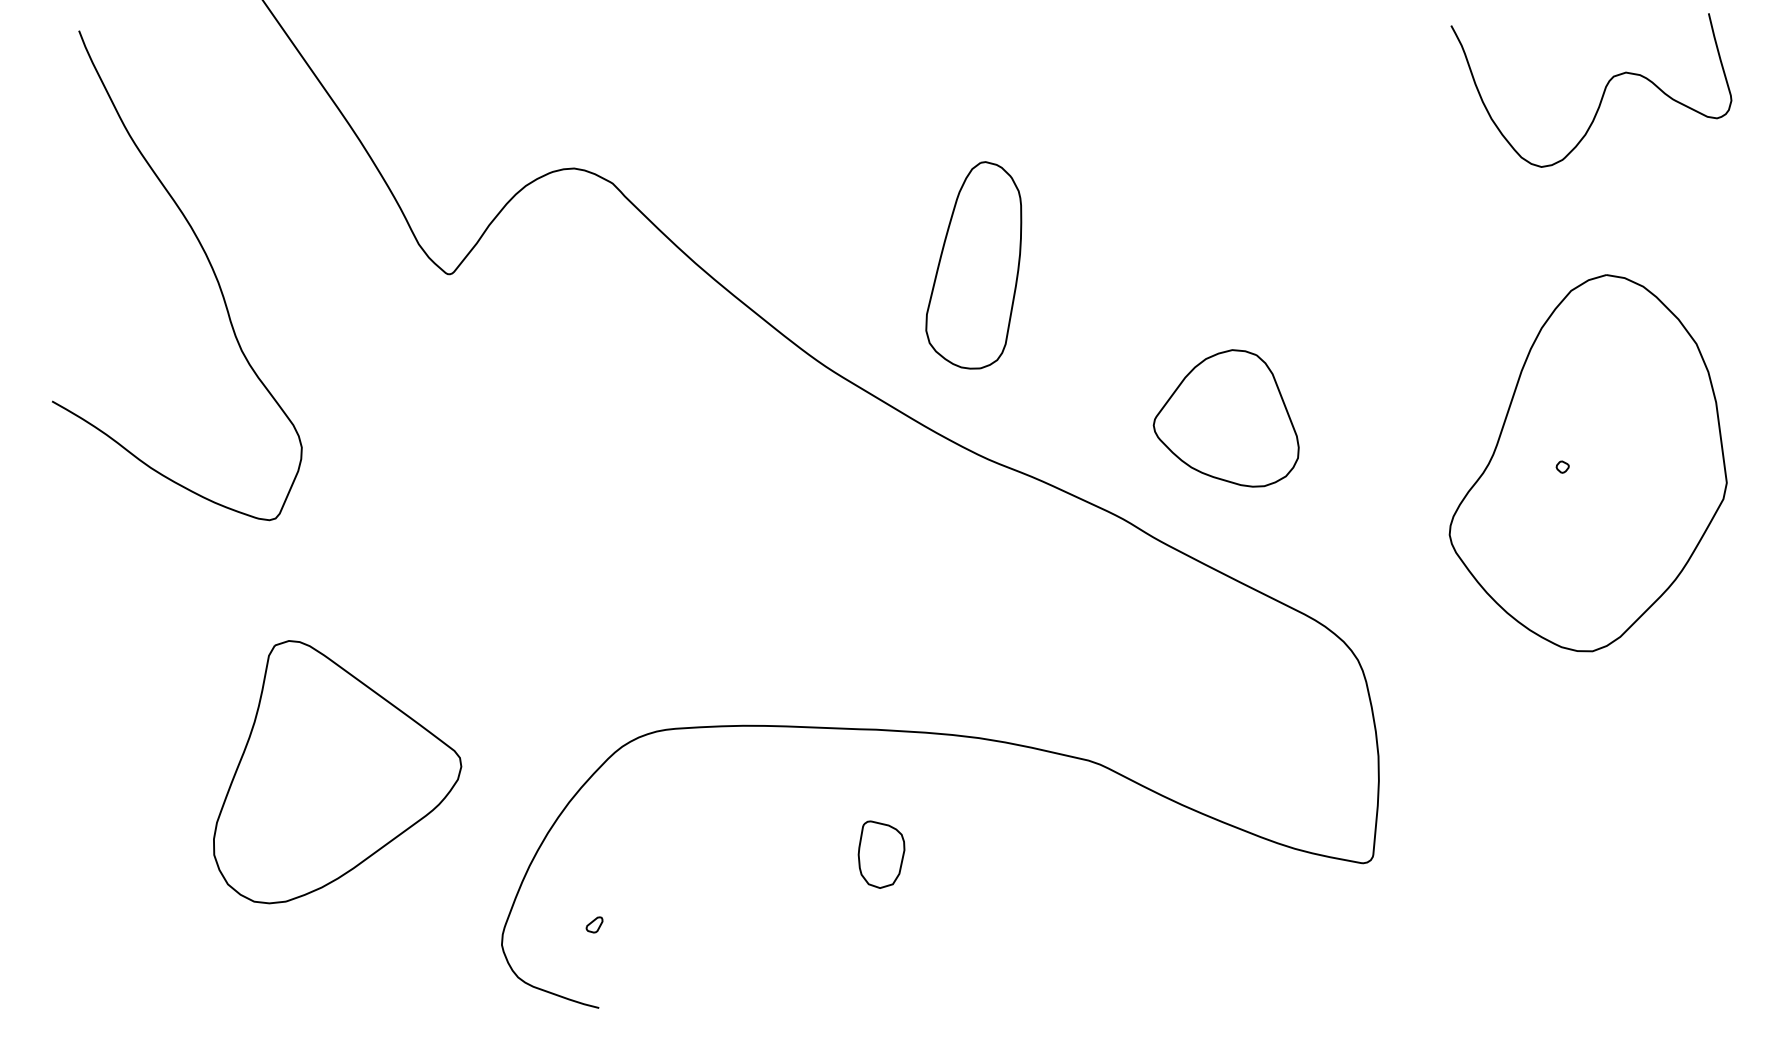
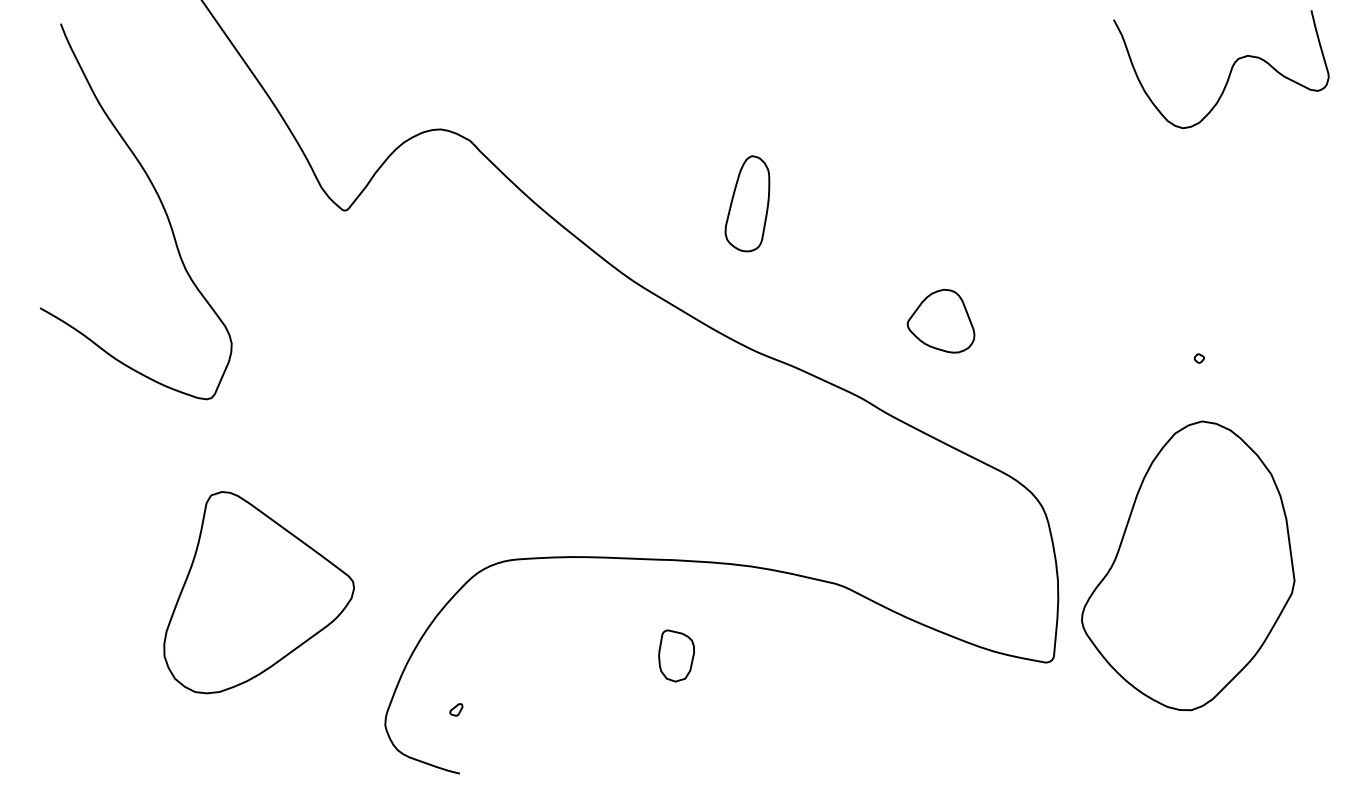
part: (973, 265) -> (747, 203), size x0.6
part: (1225, 418) -> (940, 321), size x0.6
part: (1587, 463) -> (1187, 566), moved

